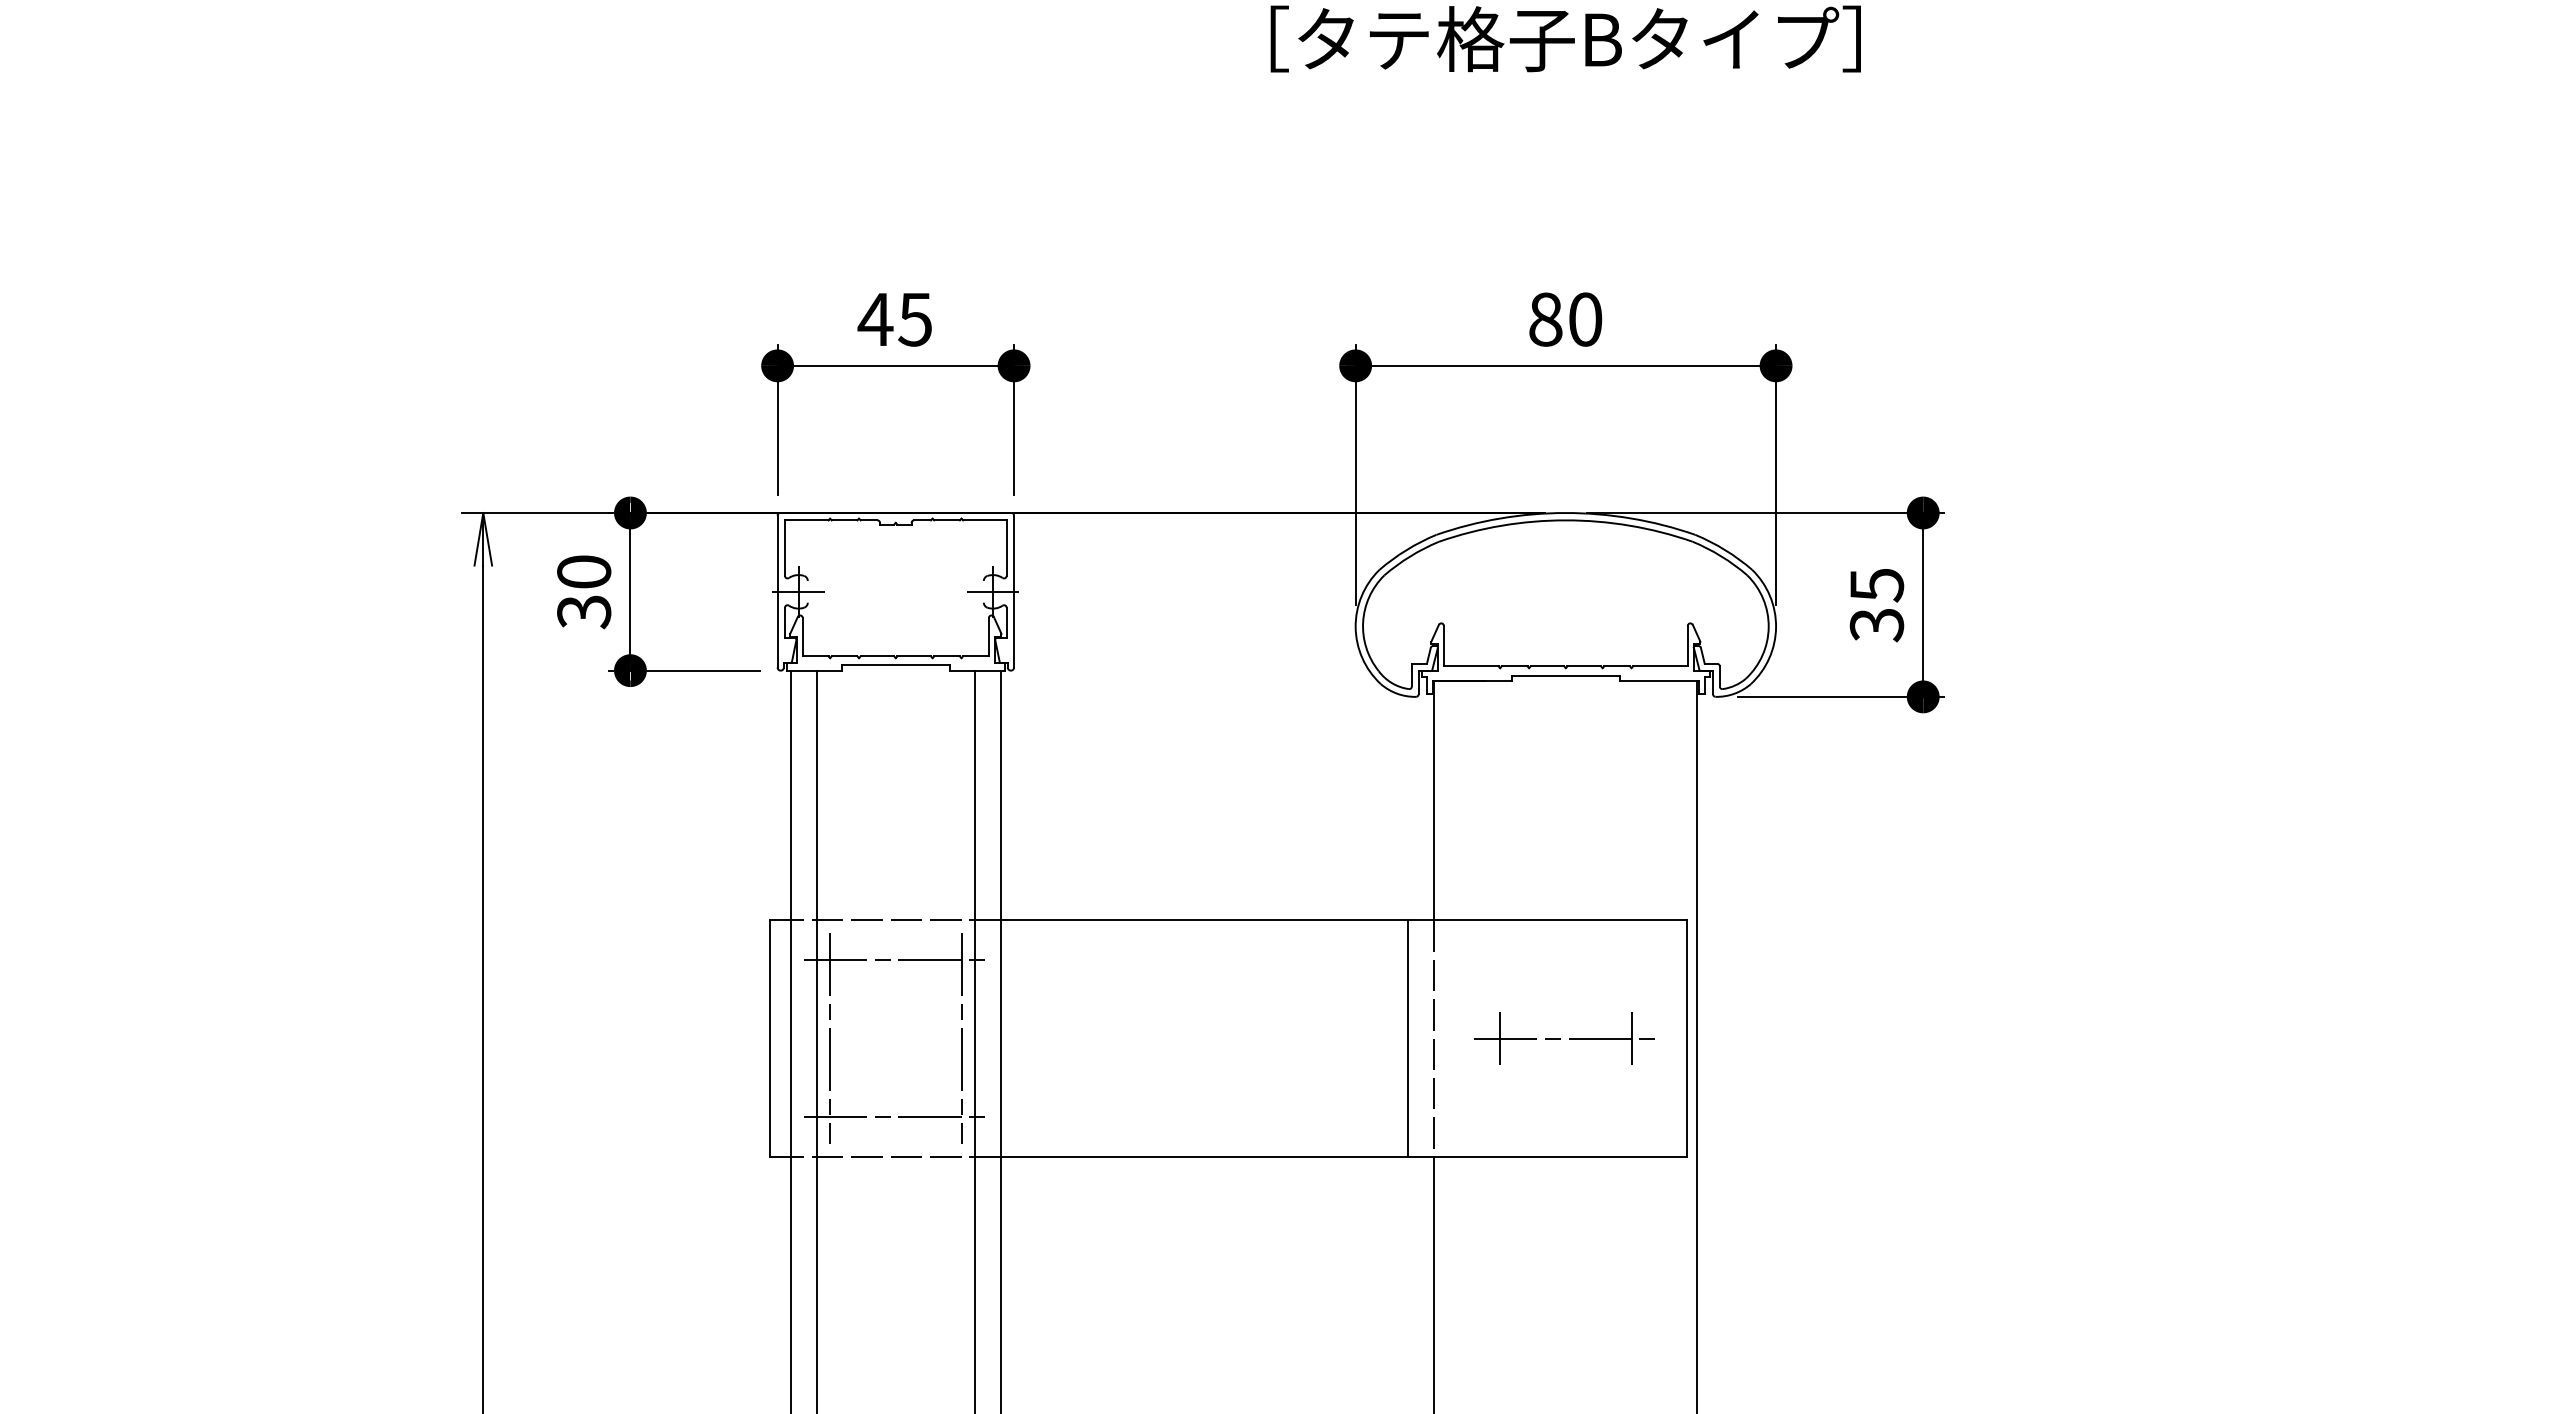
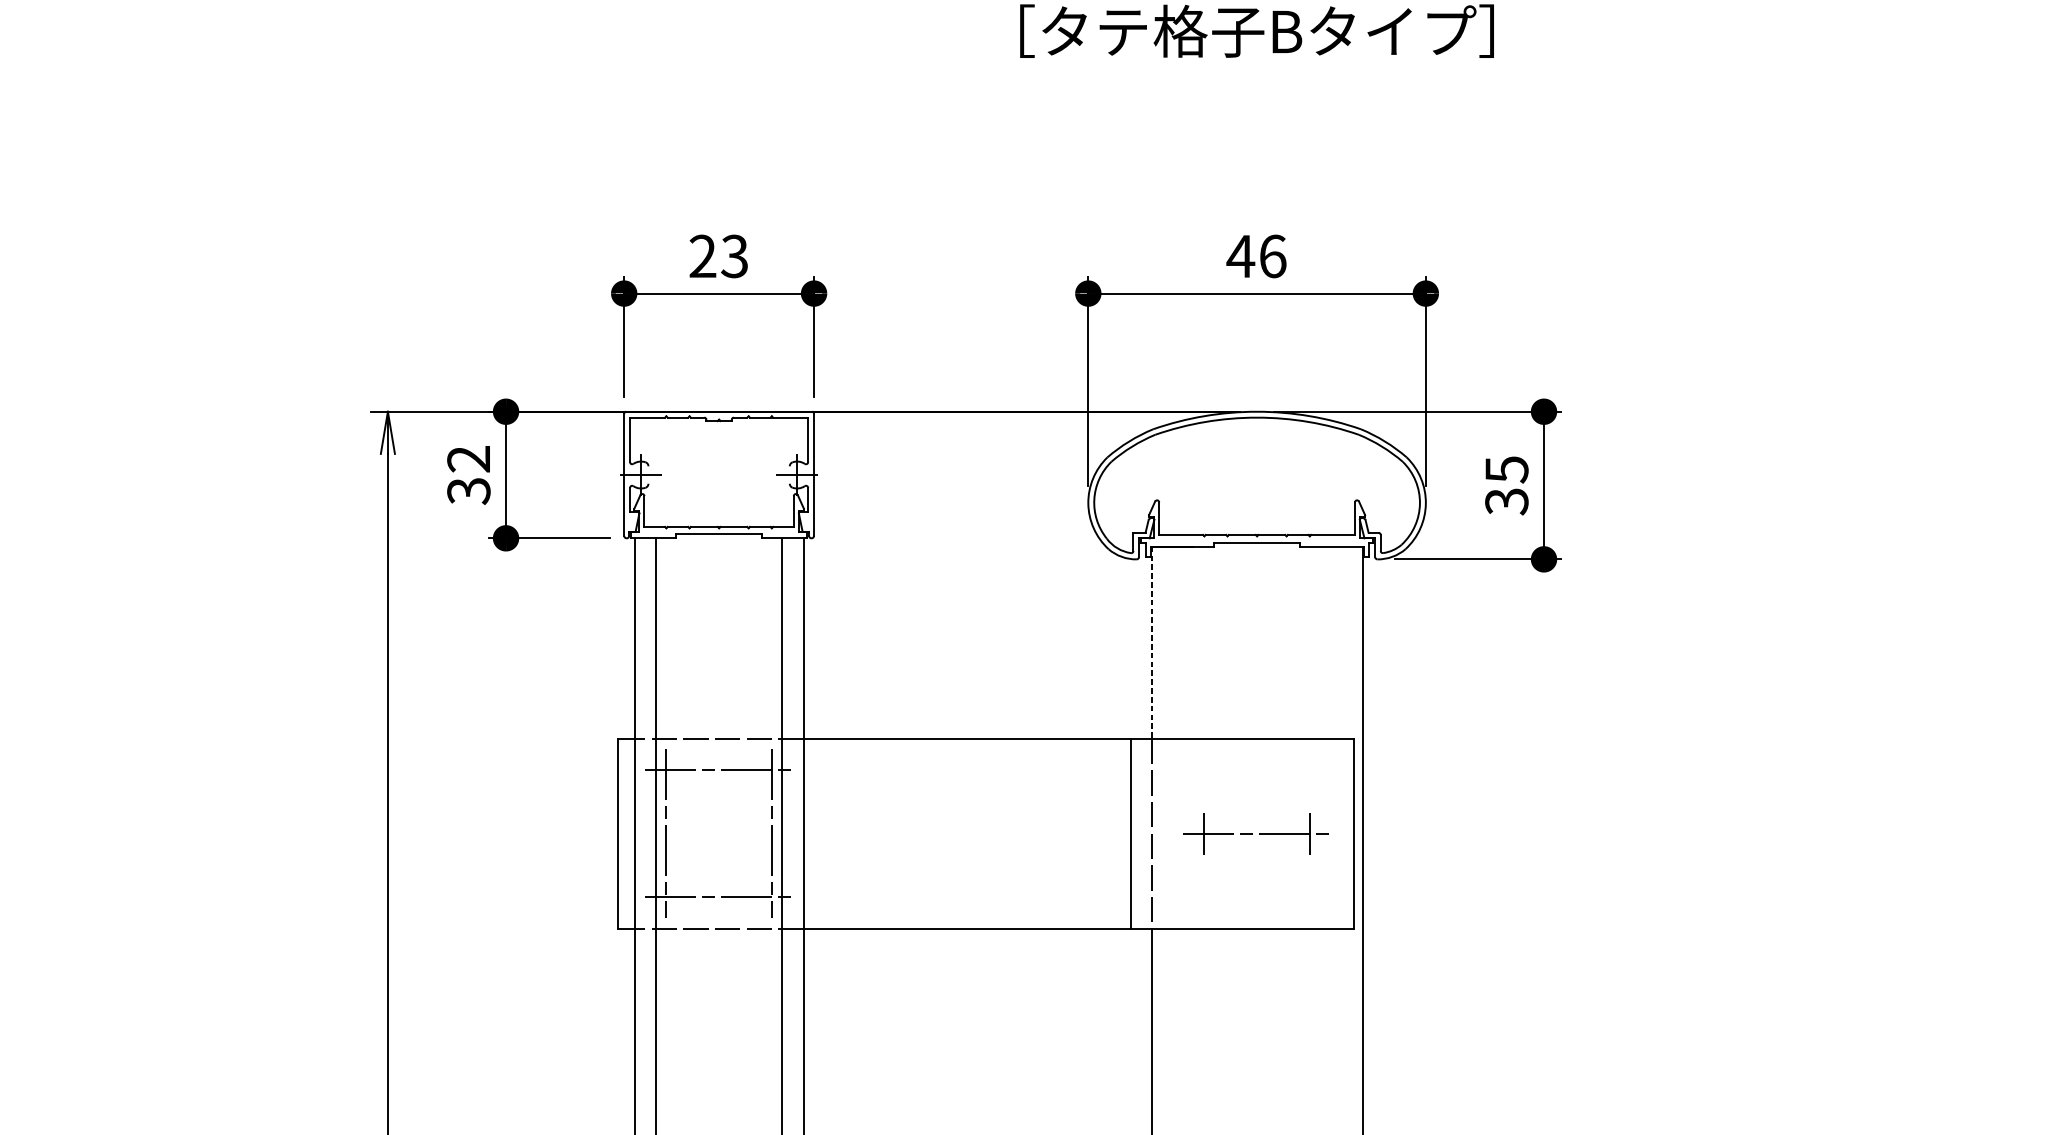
text: (894, 319) -> (718, 256), 45 -> 23
text: (1564, 319) -> (1256, 256), 80 -> 46
text: (584, 571) -> (469, 458), 30 -> 32
line: (1434, 800) -> (1151, 642), solid -> dashed

